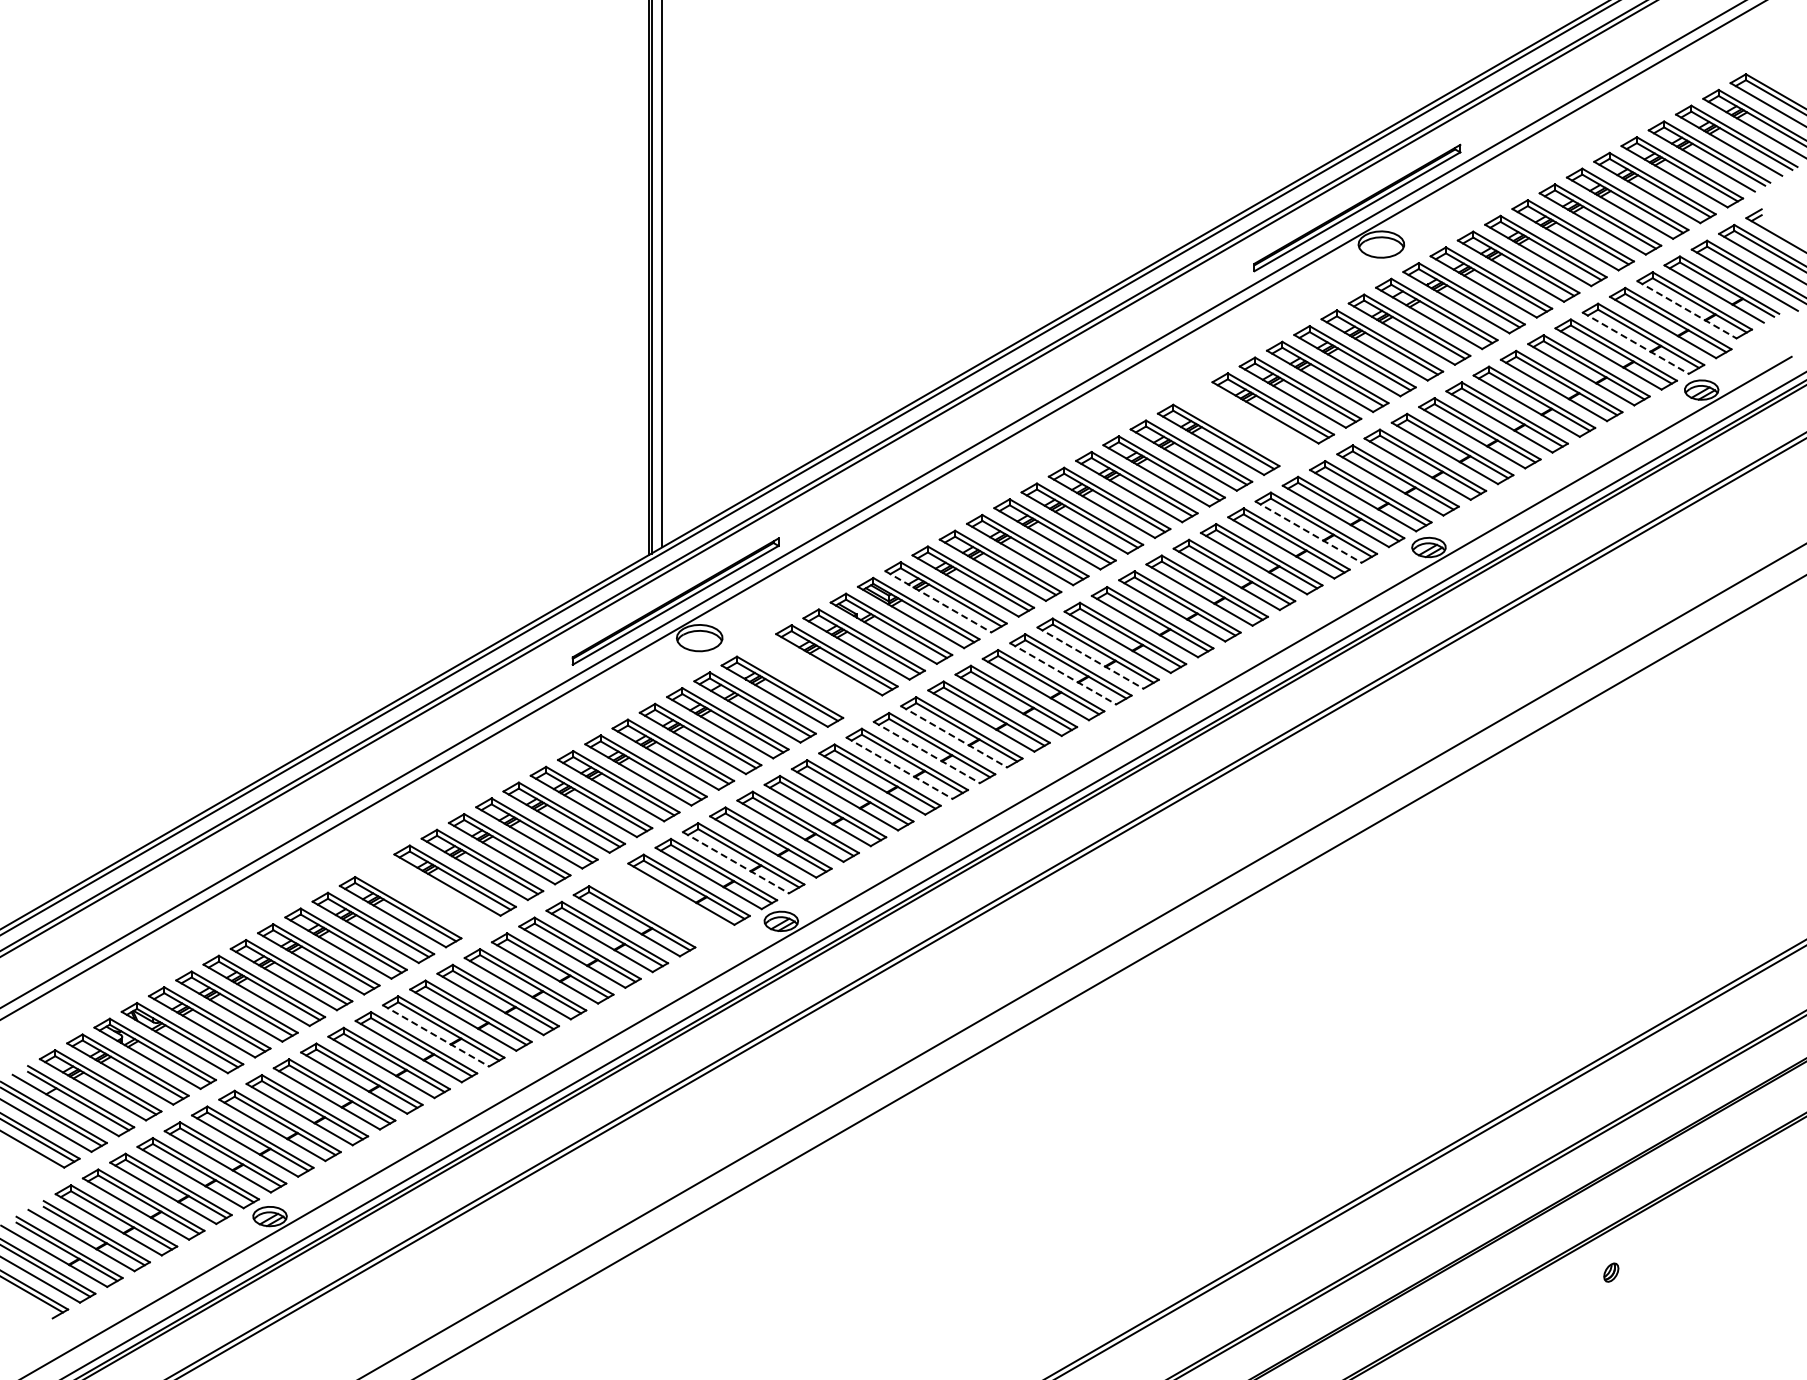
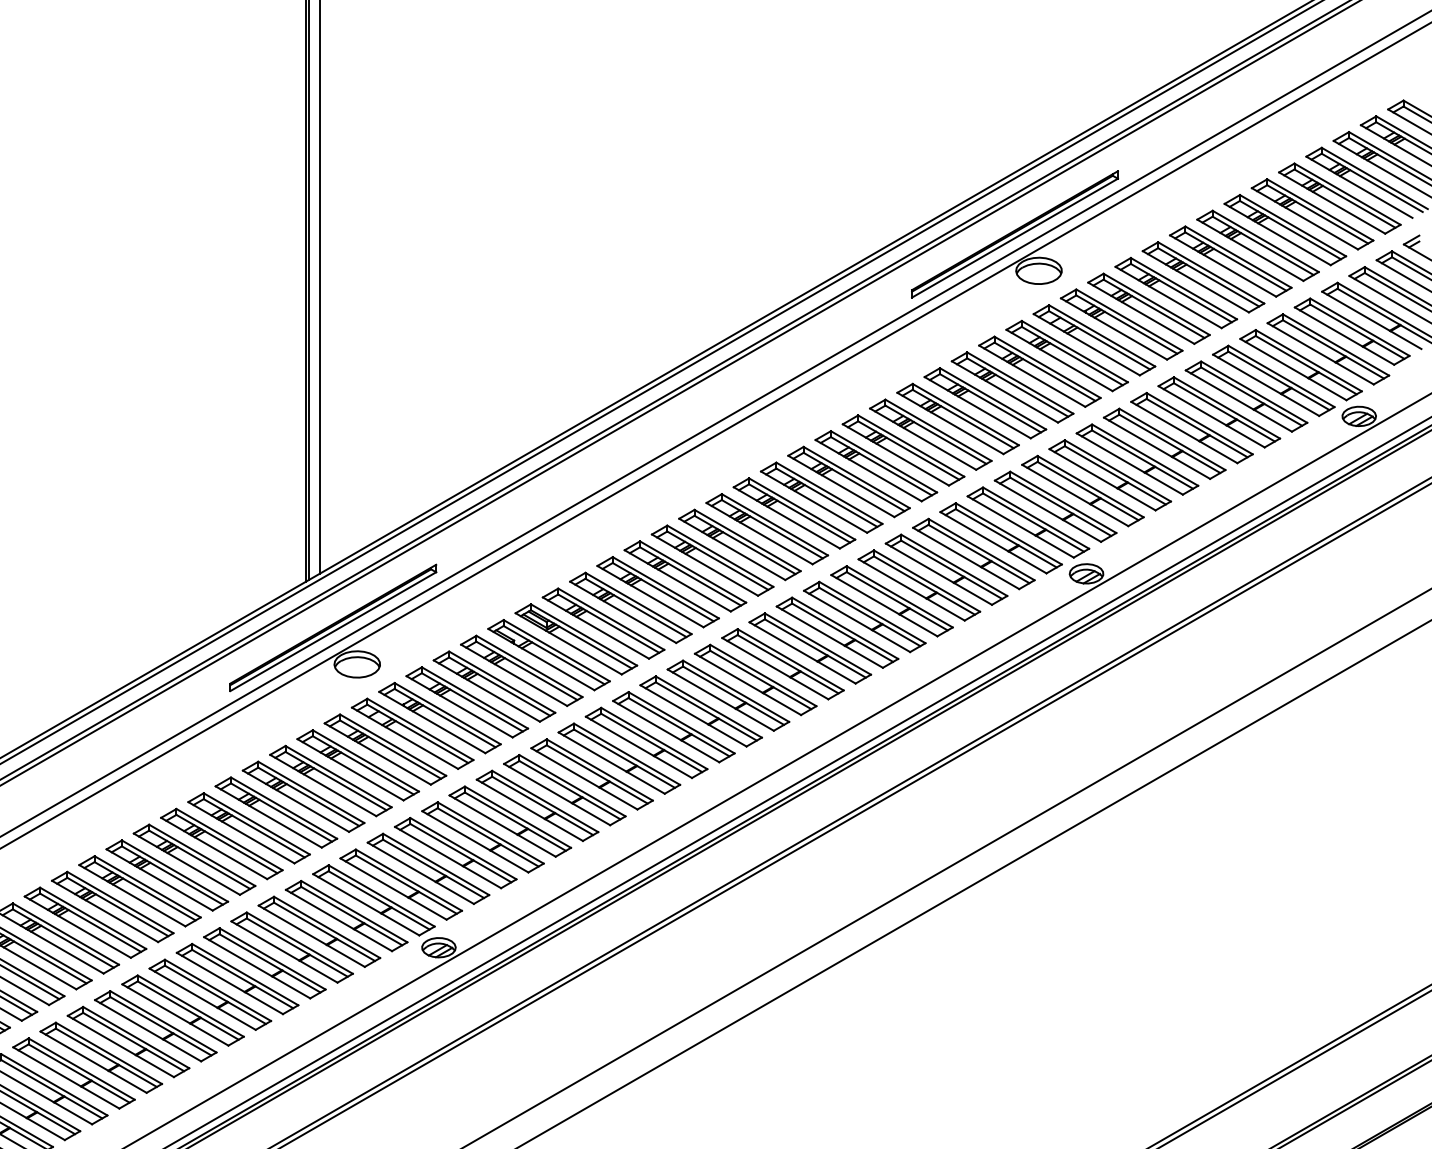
line: (1687, 310) -> (1345, 336), dashed -> solid
line: (1636, 343) -> (1294, 369), dashed -> solid
part: (1245, 424) -> (903, 450), added
line: (1309, 532) -> (967, 558), dashed -> solid
line: (938, 602) -> (596, 628), dashed -> solid
line: (1090, 658) -> (748, 684), dashed -> solid
line: (1063, 674) -> (721, 700), dashed -> solid
part: (809, 675) -> (467, 701), added
line: (954, 737) -> (612, 763), dashed -> solid
line: (927, 752) -> (585, 778), dashed -> solid
line: (900, 768) -> (558, 794), dashed -> solid
line: (736, 862) -> (394, 888), dashed -> solid
part: (427, 896) -> (85, 922), added
part: (661, 905) -> (319, 931), added
line: (436, 1036) -> (94, 1062), dashed -> solid

